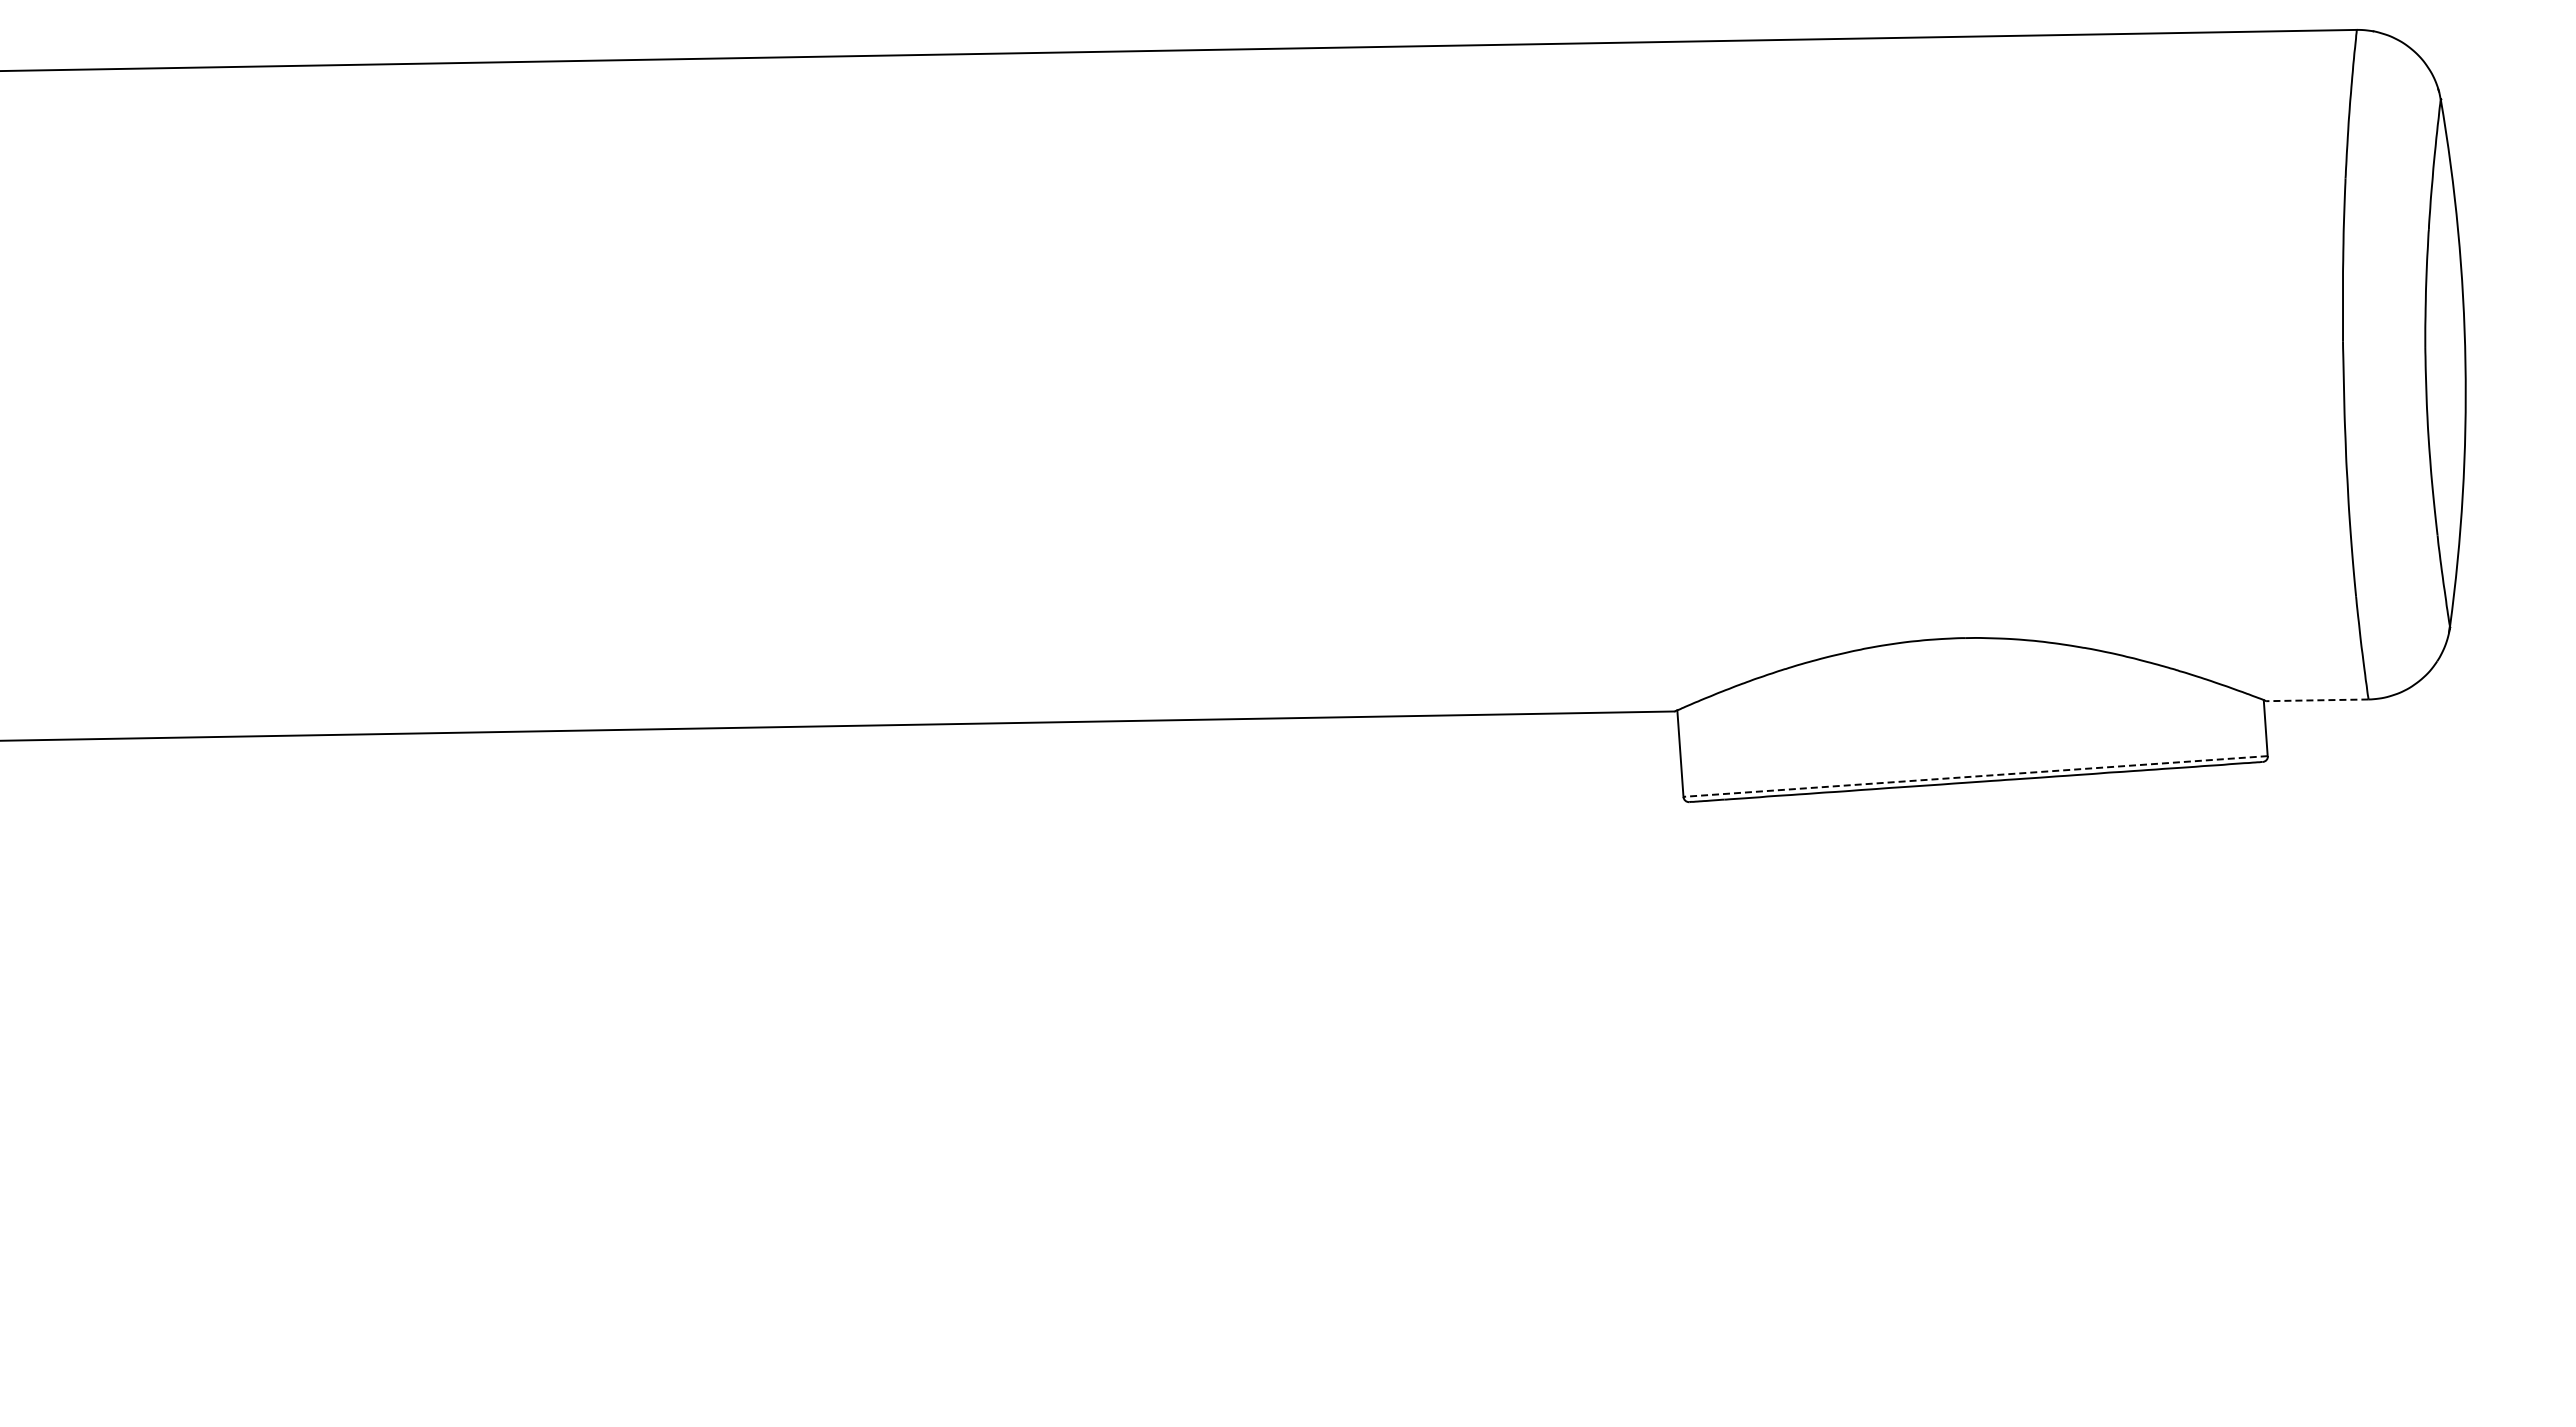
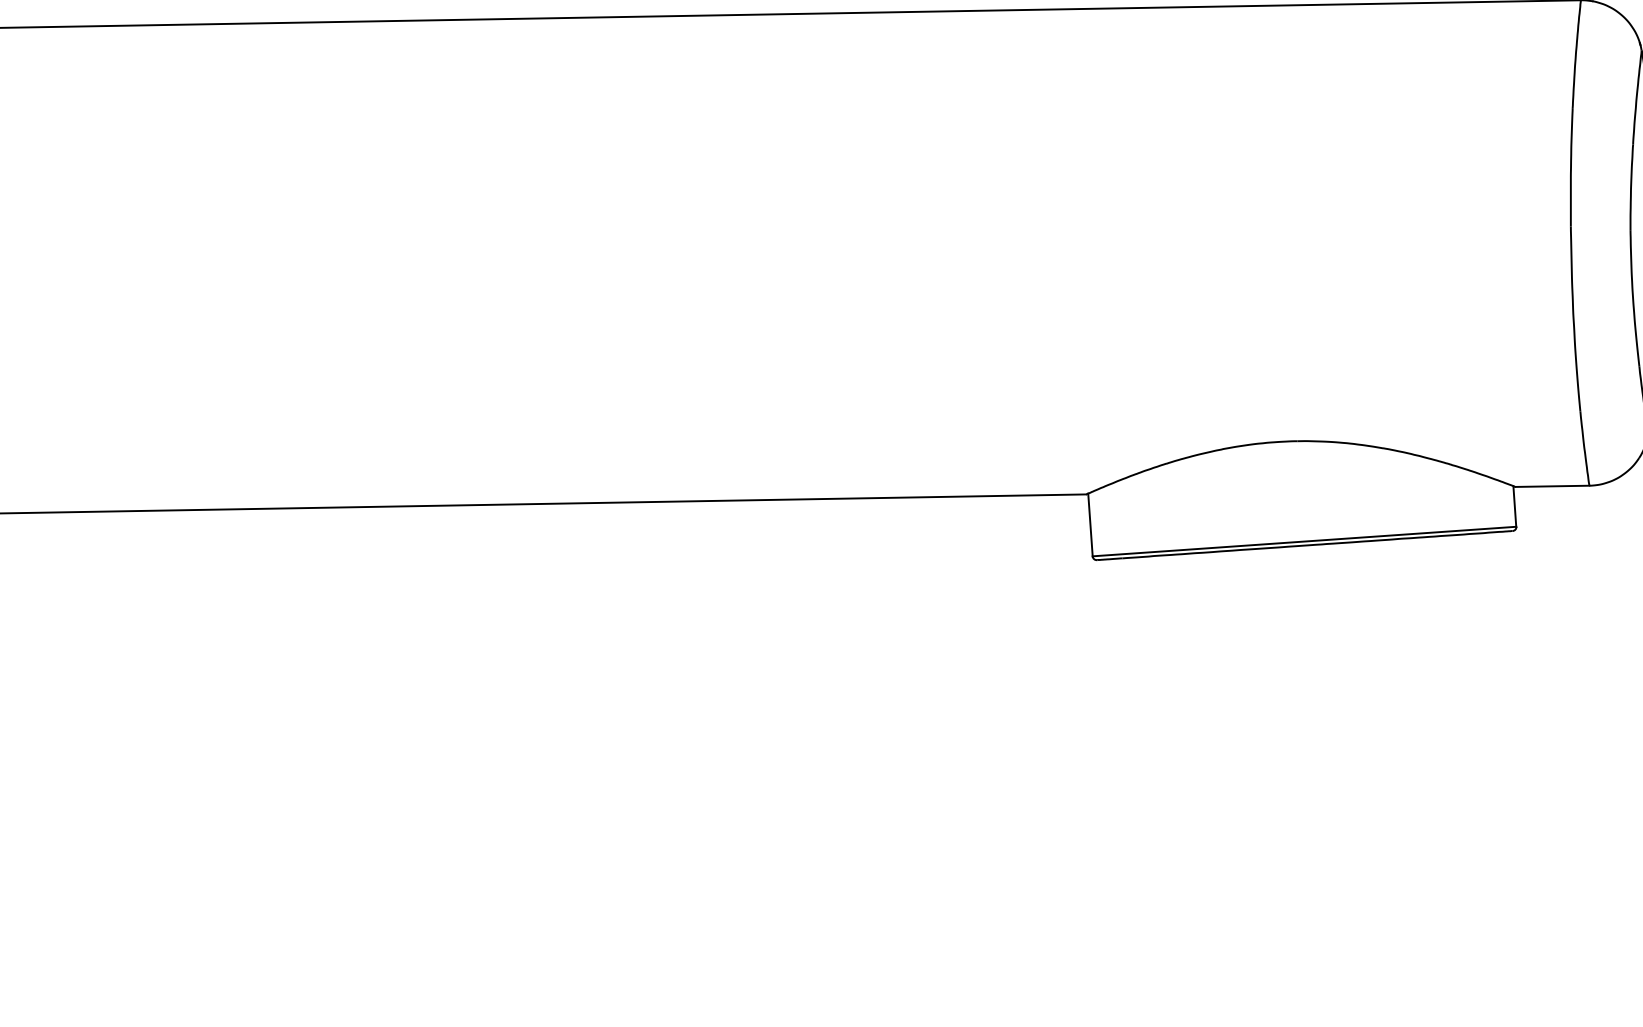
line: (2317, 700) -> (1552, 486), dashed -> solid
line: (1975, 776) -> (1304, 541), dashed -> solid

